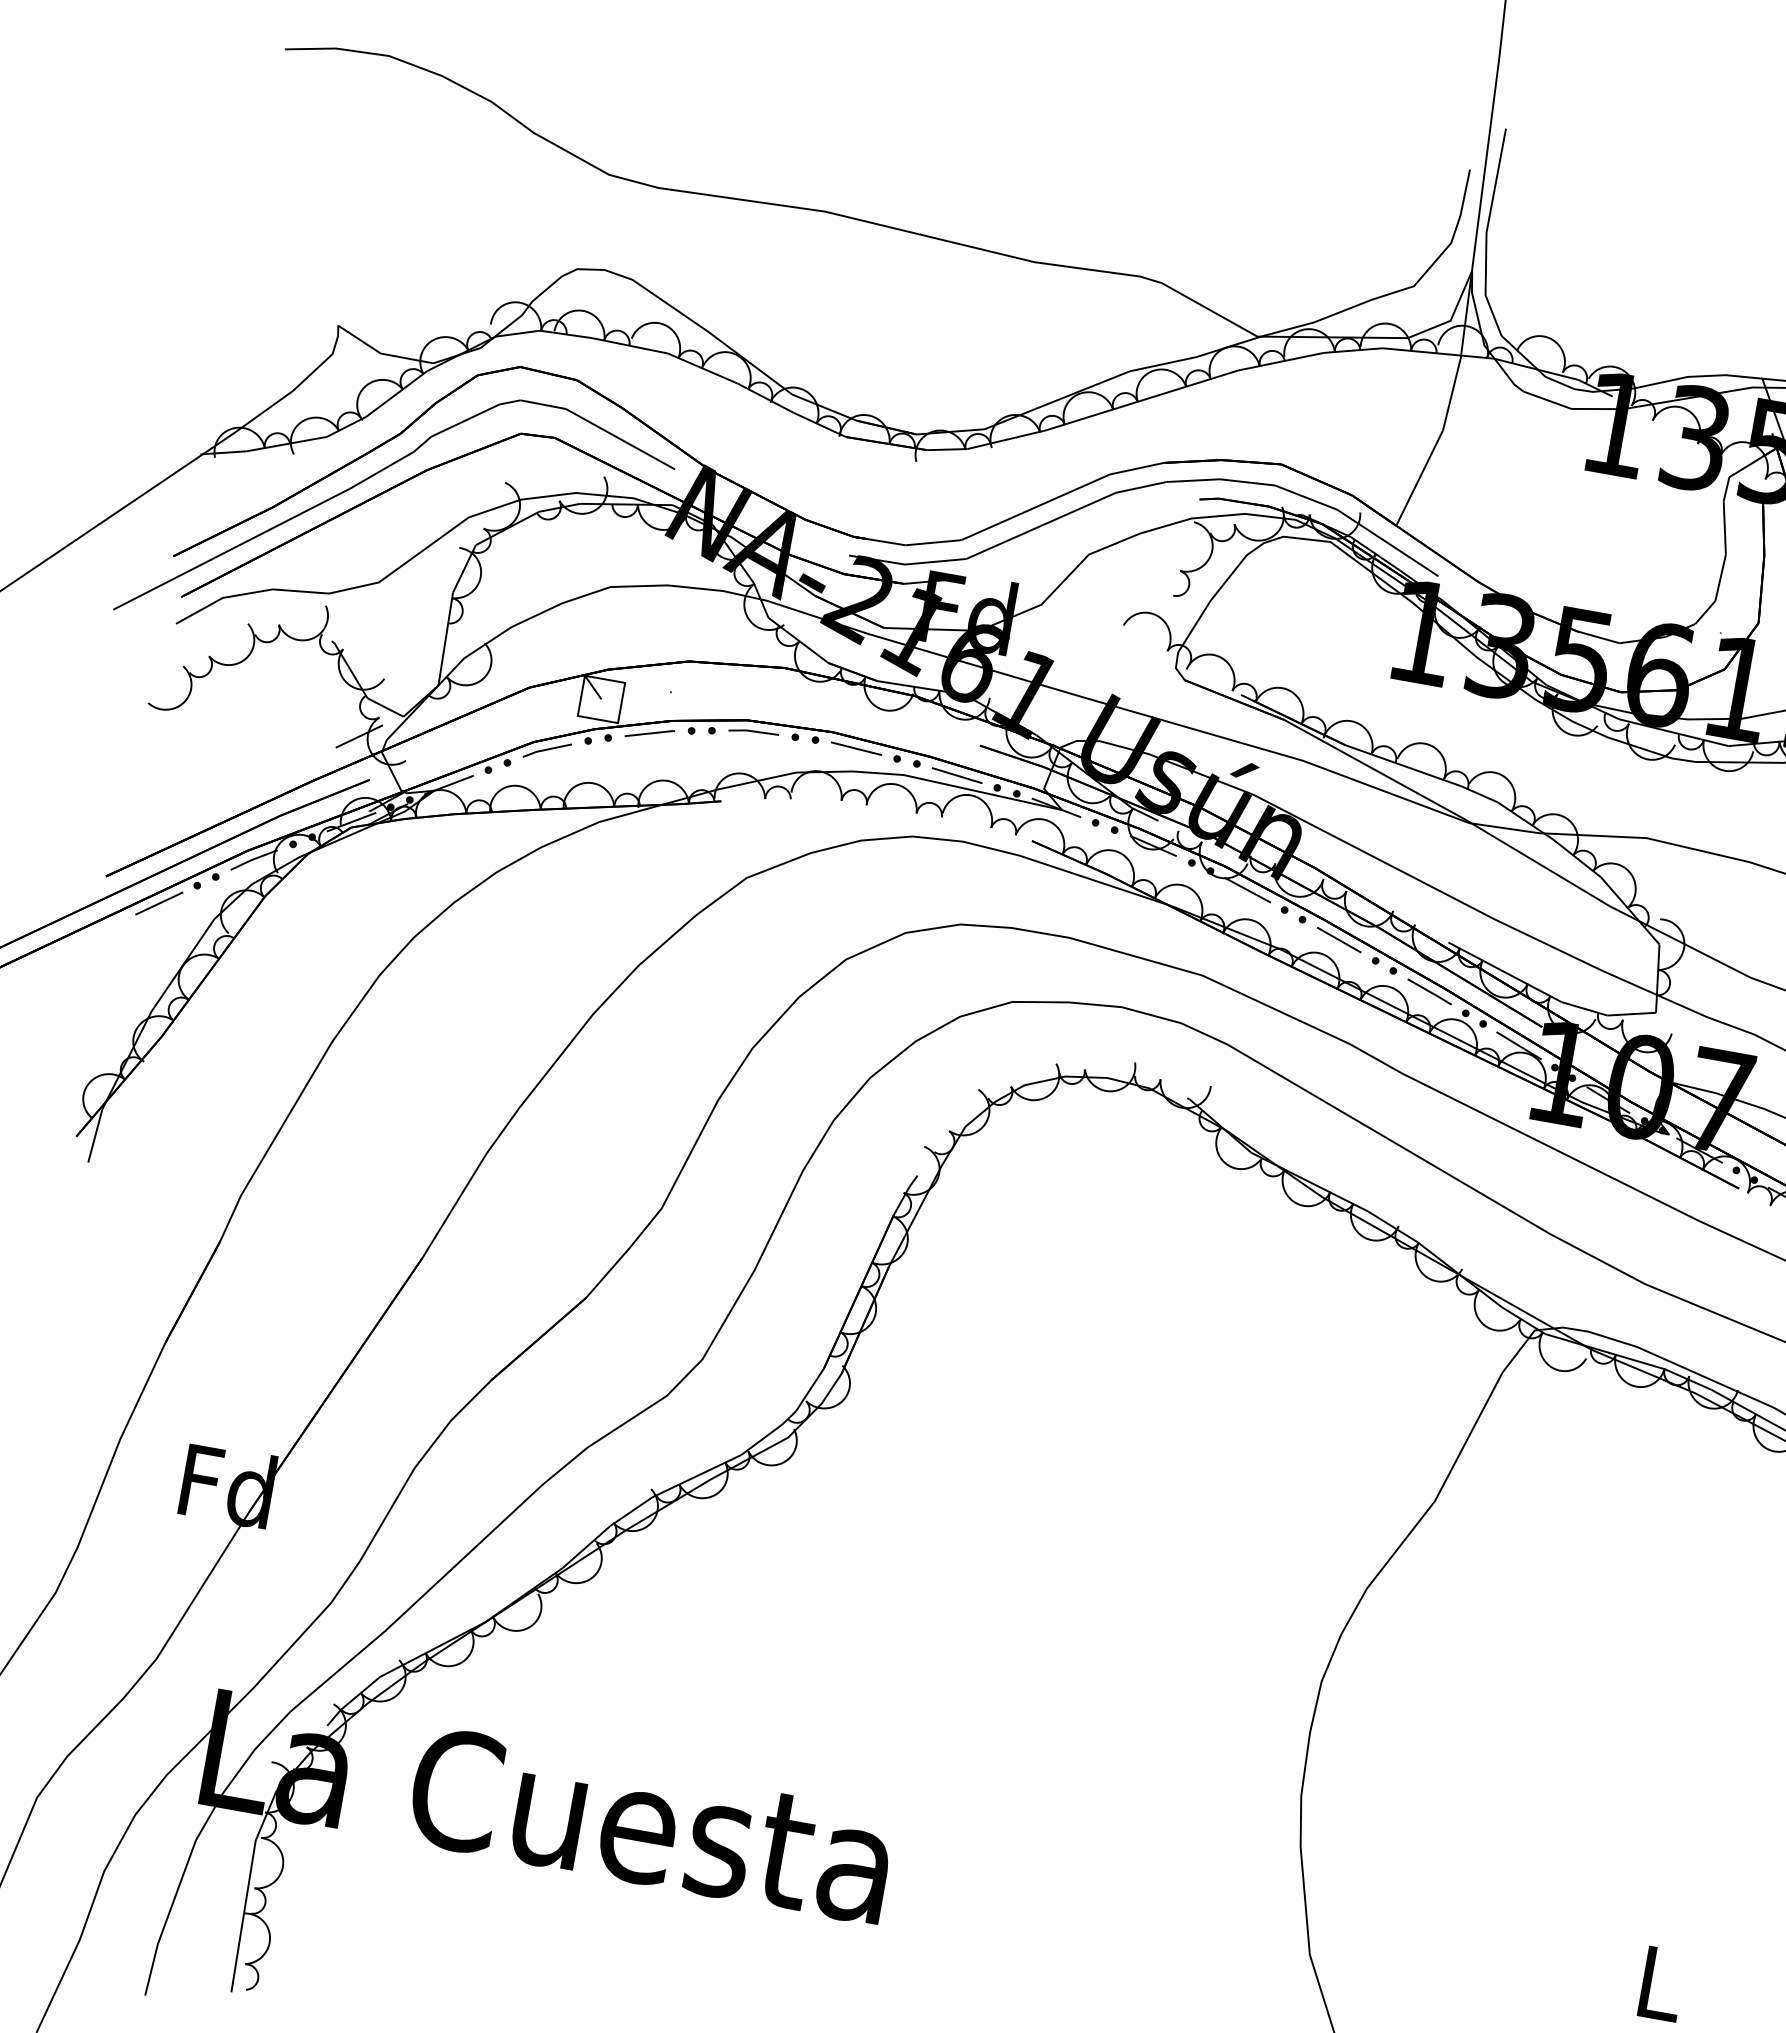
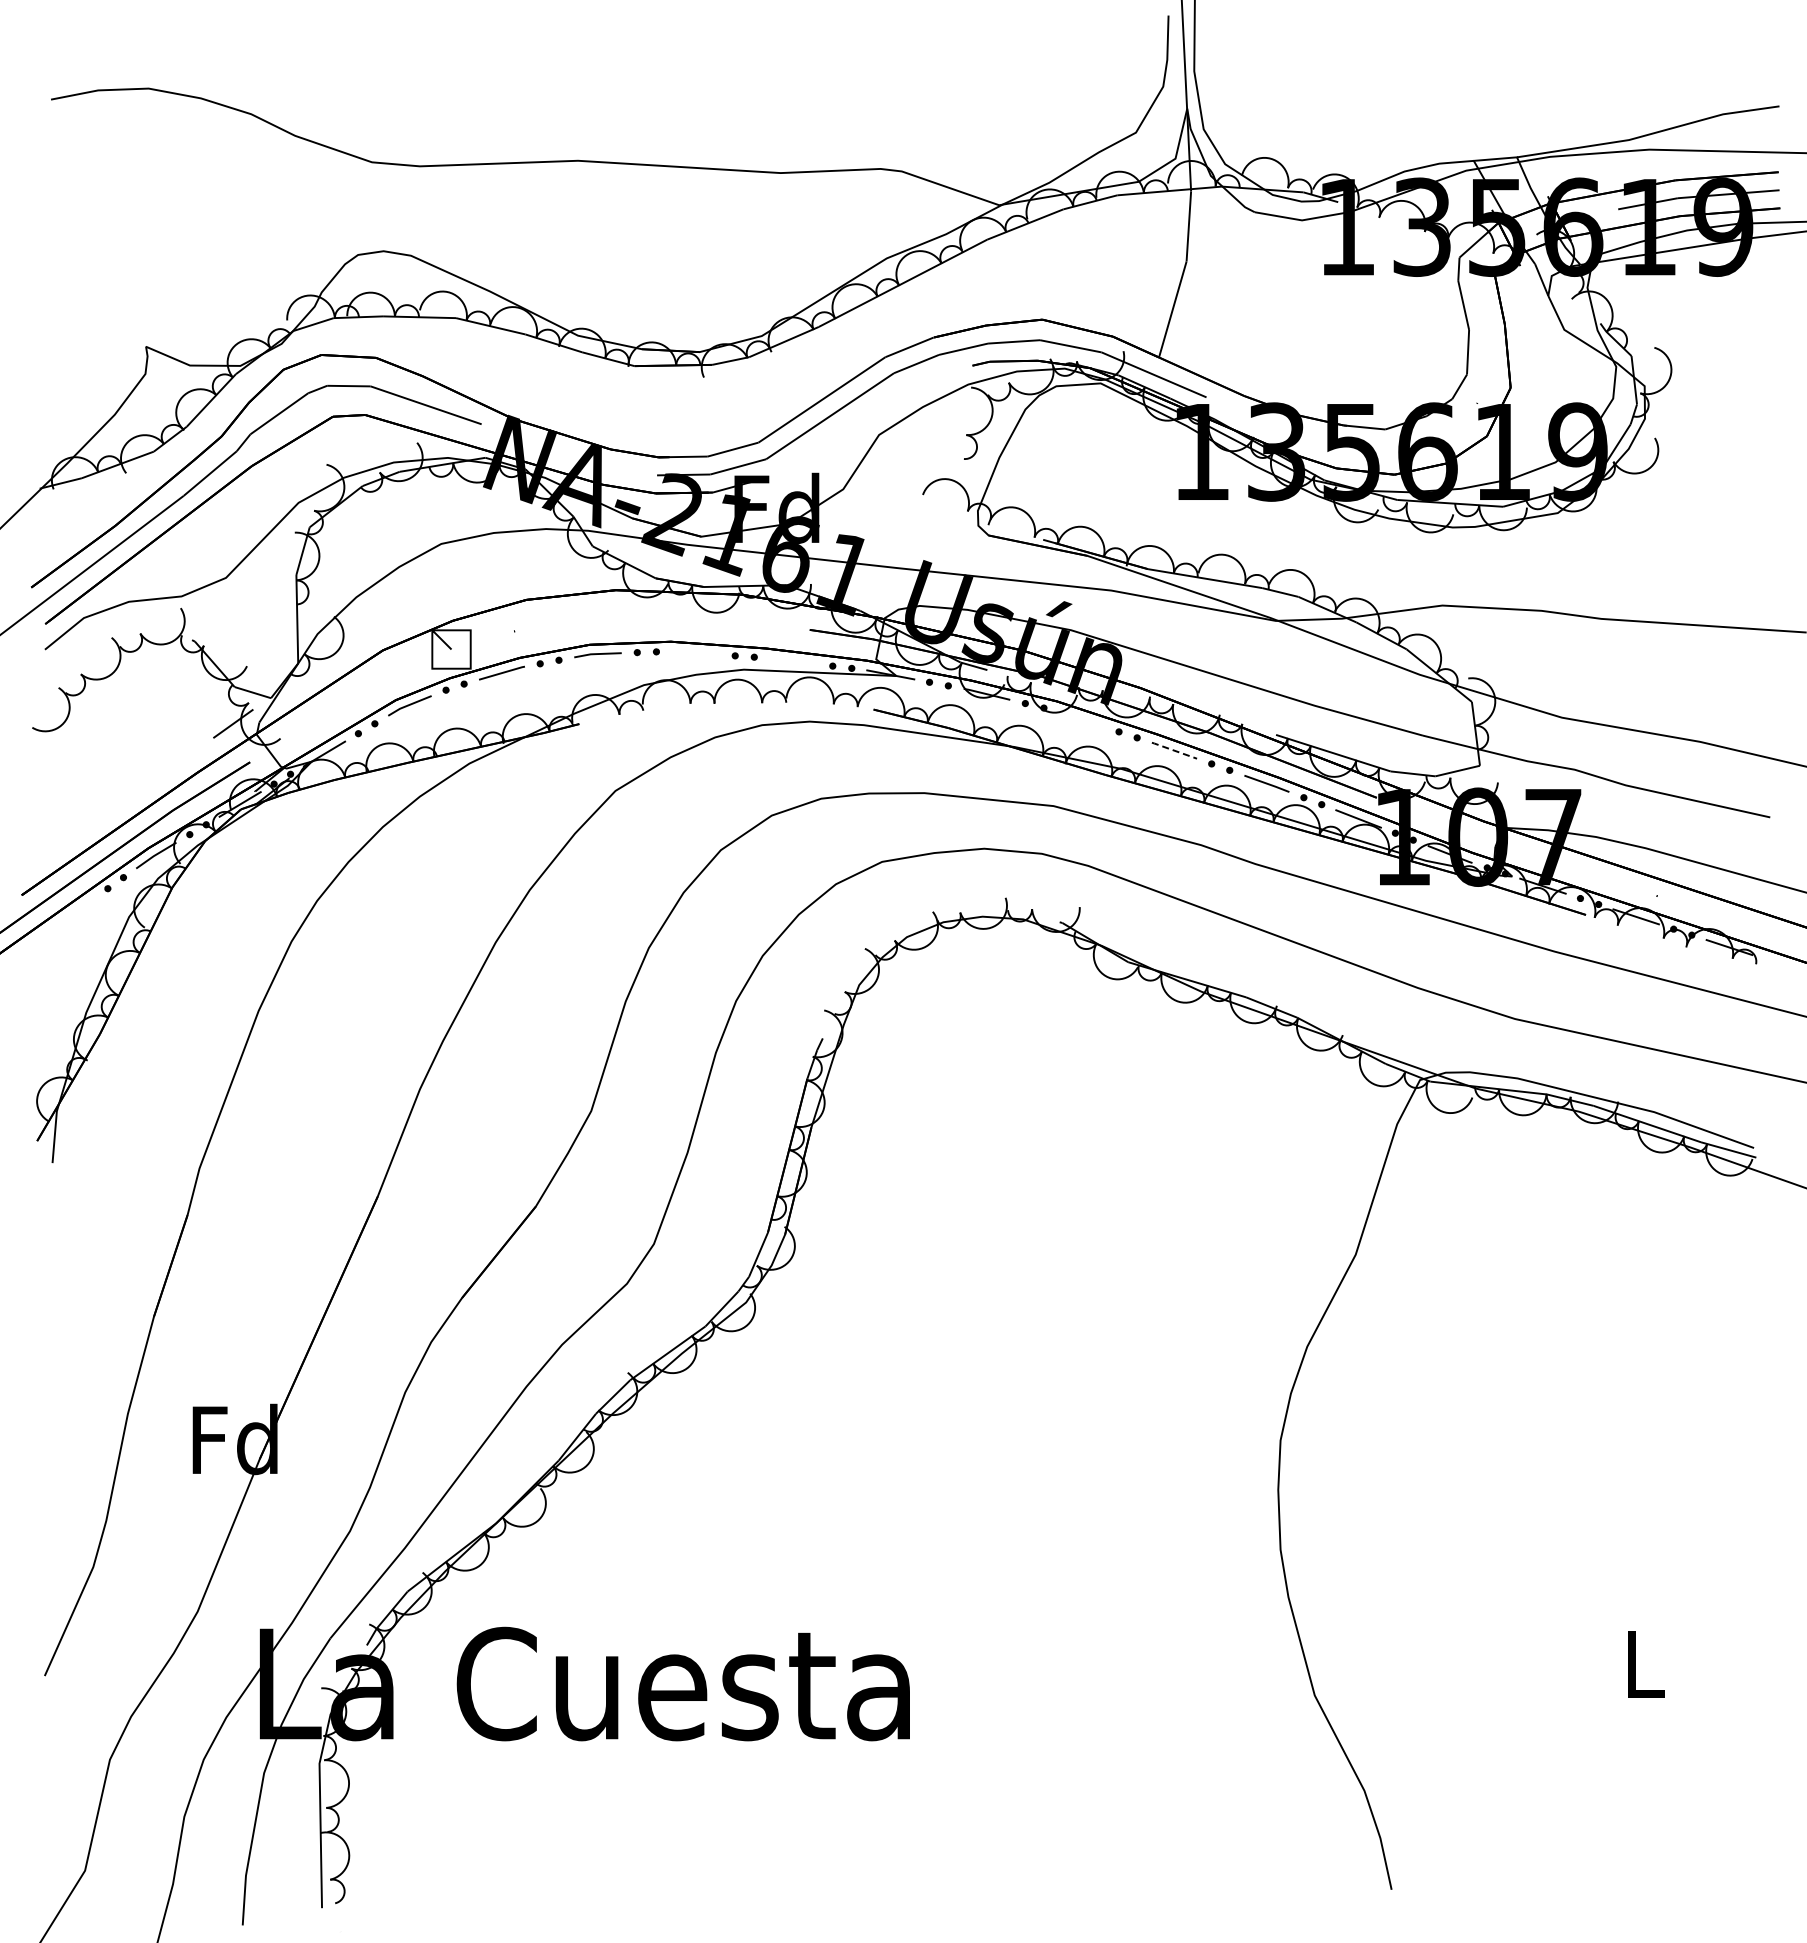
line: (856, 748) -> (695, 652), removed
line: (957, 775) -> (793, 661), removed
line: (1247, 890) -> (1081, 719), removed
line: (159, 903) -> (75, 911), removed
line: (1338, 939) -> (1173, 750), solid -> dashed

